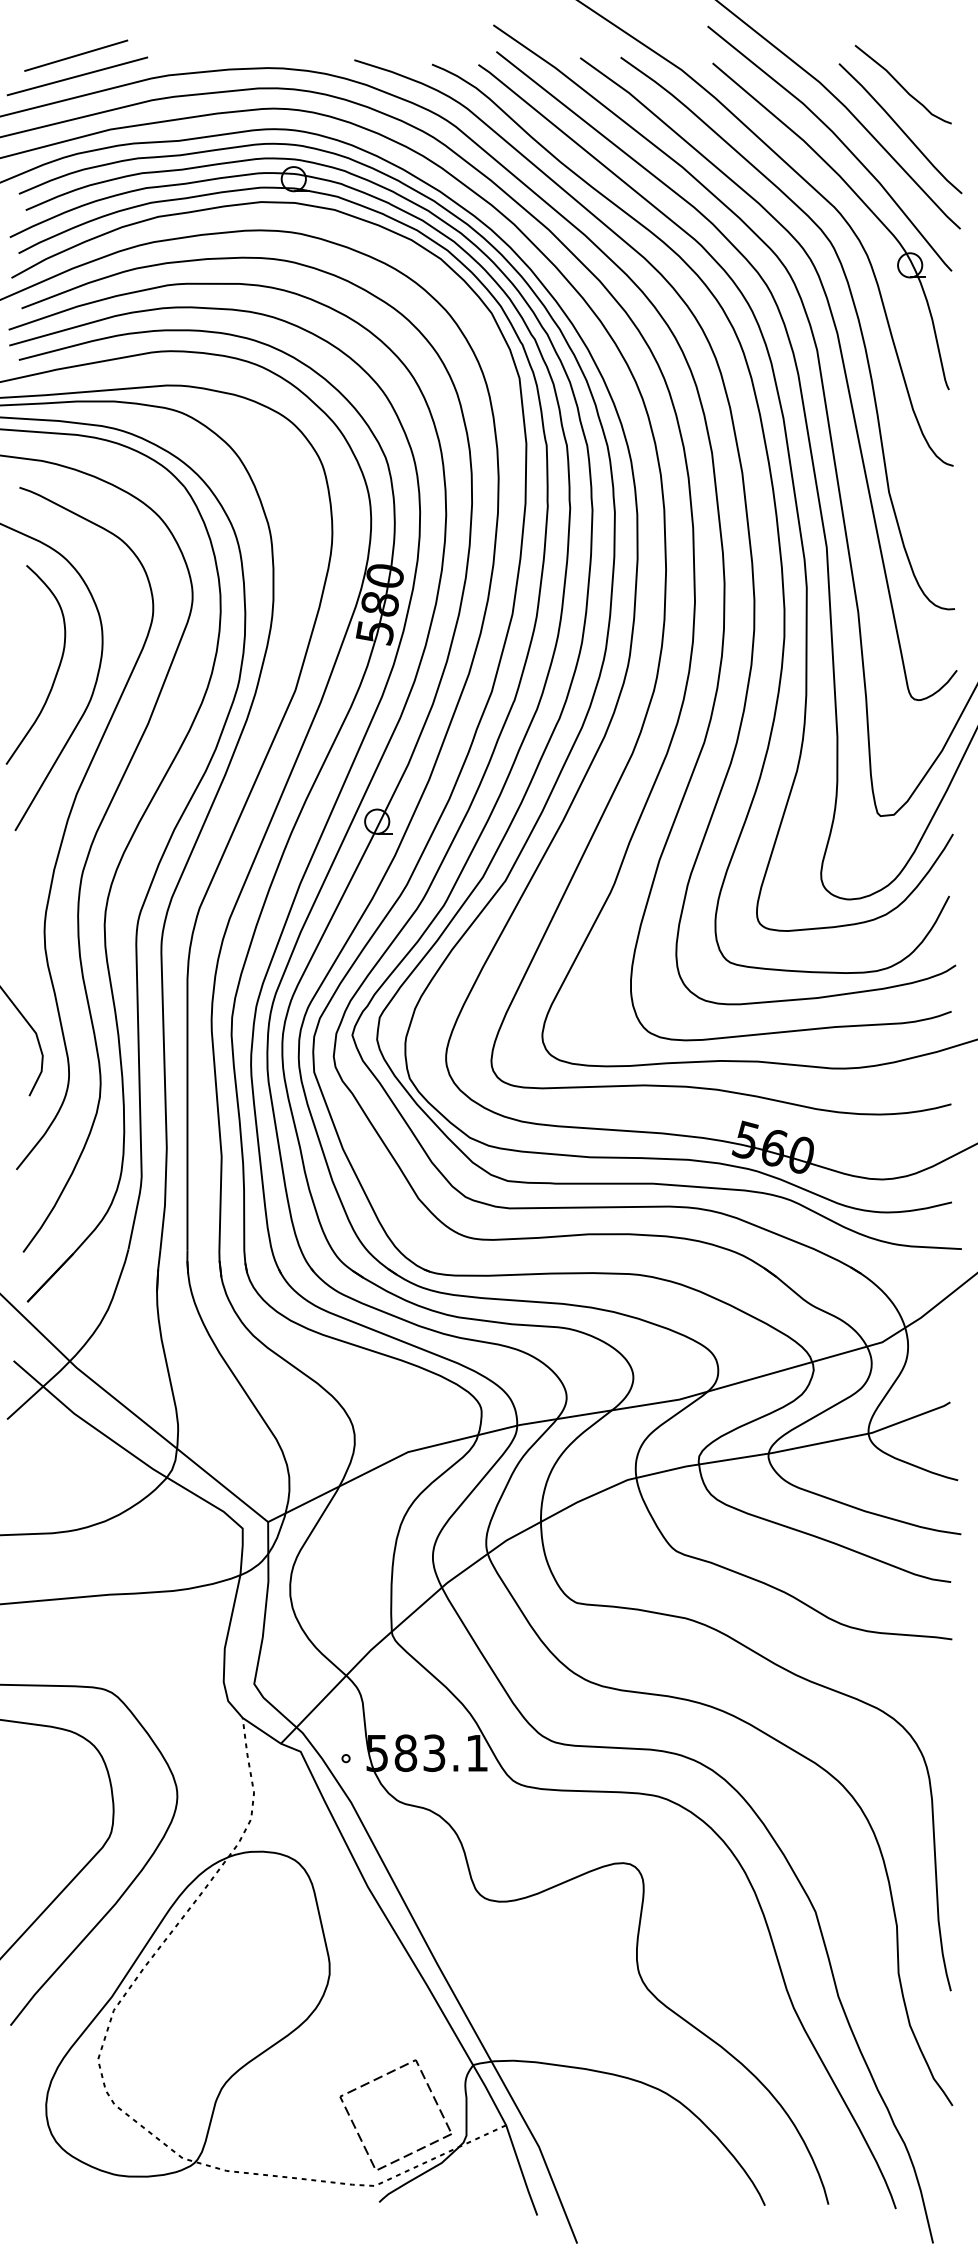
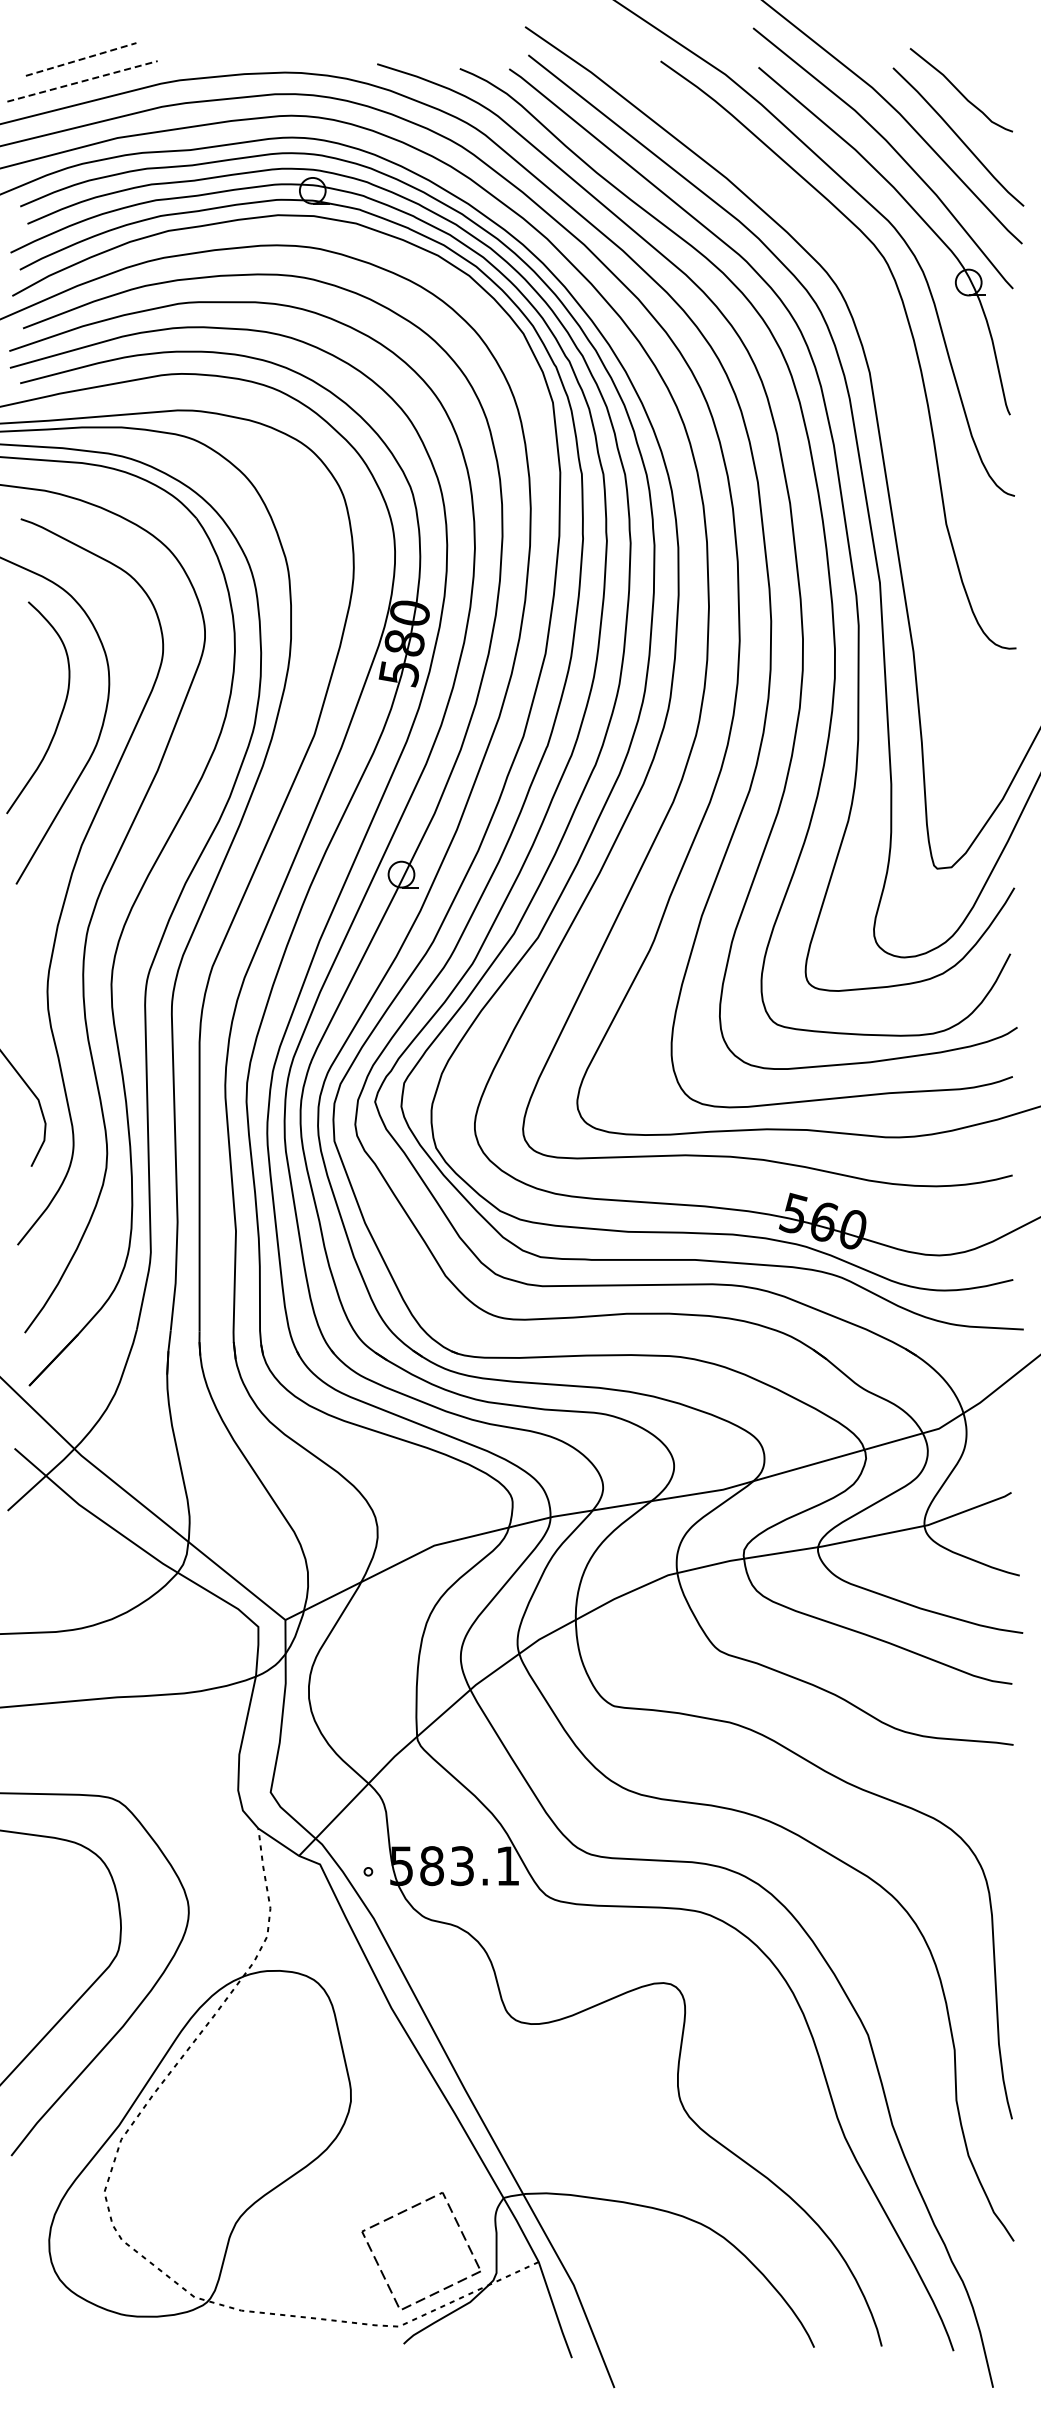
line: (76, 55) -> (81, 59), solid -> dashed
line: (77, 76) -> (82, 81), solid -> dashed
curve: (842, 363) -> (896, 387), removed

